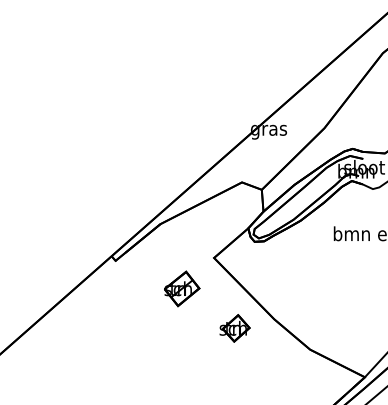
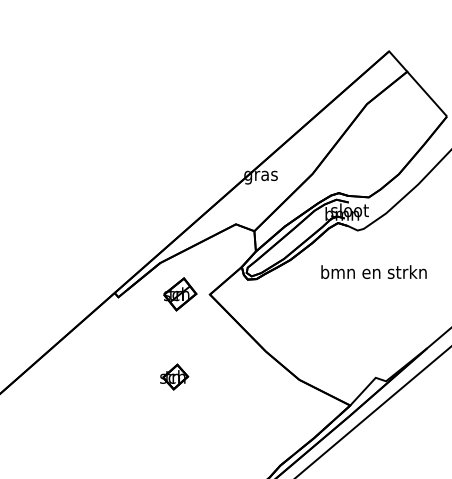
part: (182, 289) -> (180, 294), moved
part: (235, 327) -> (174, 376), moved

